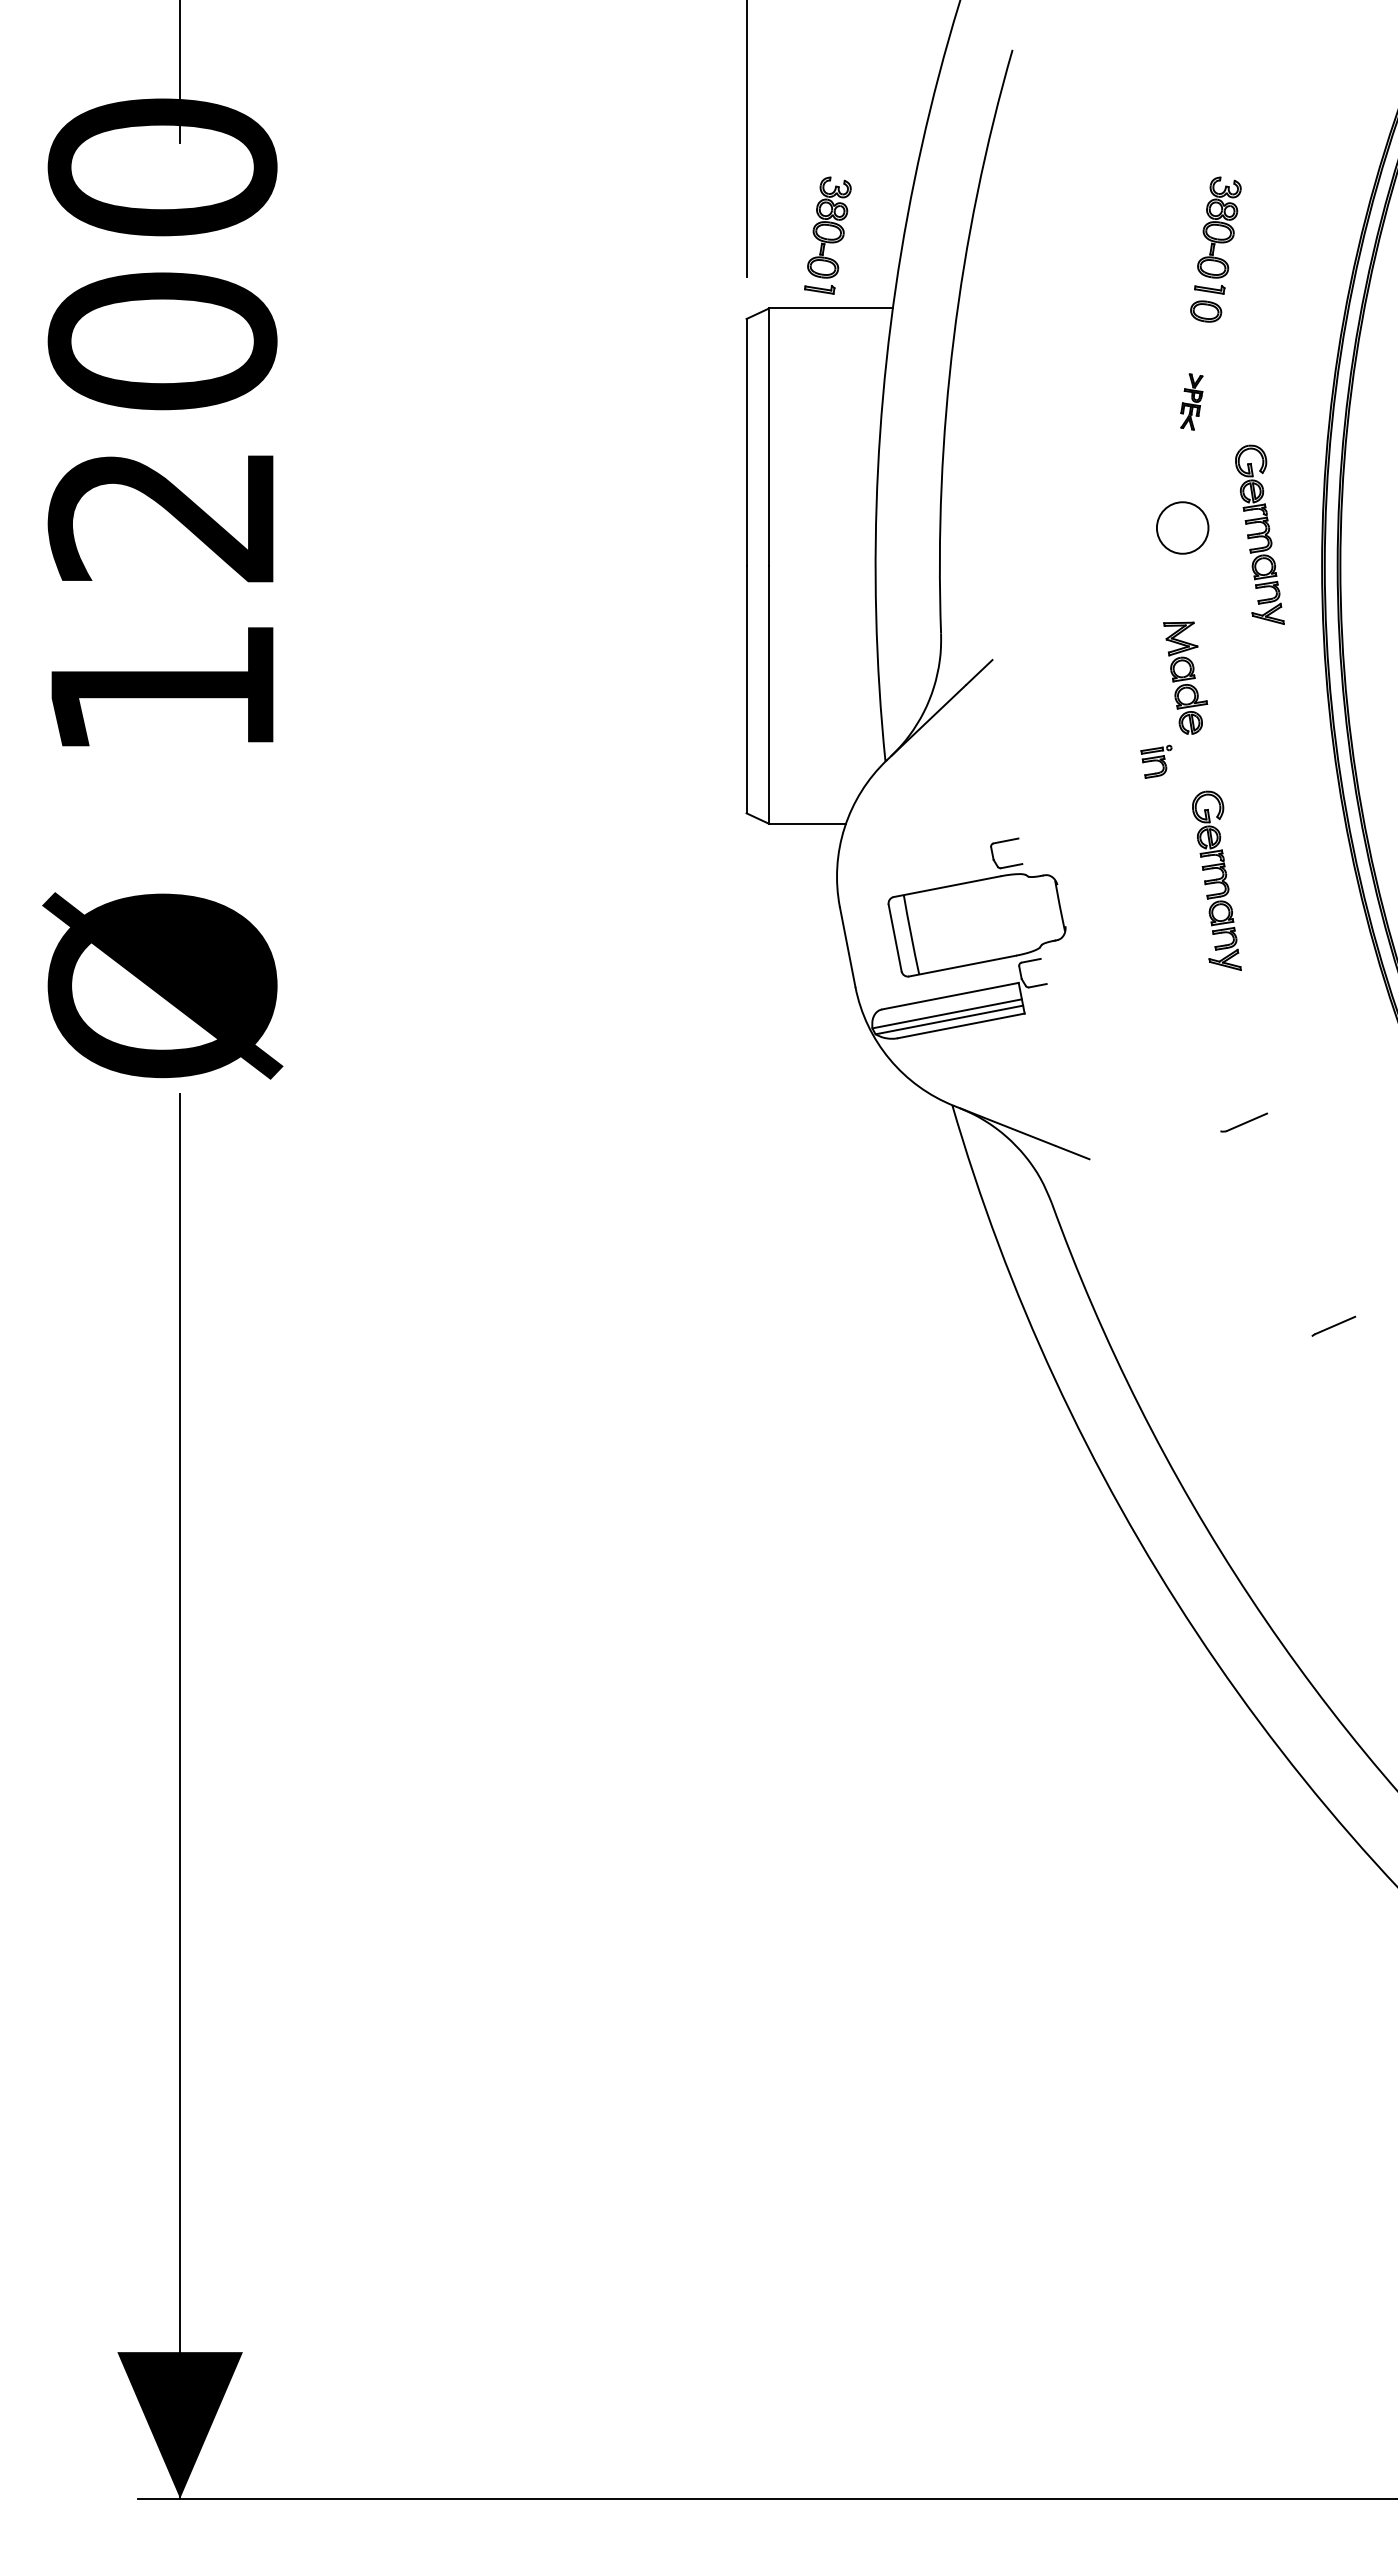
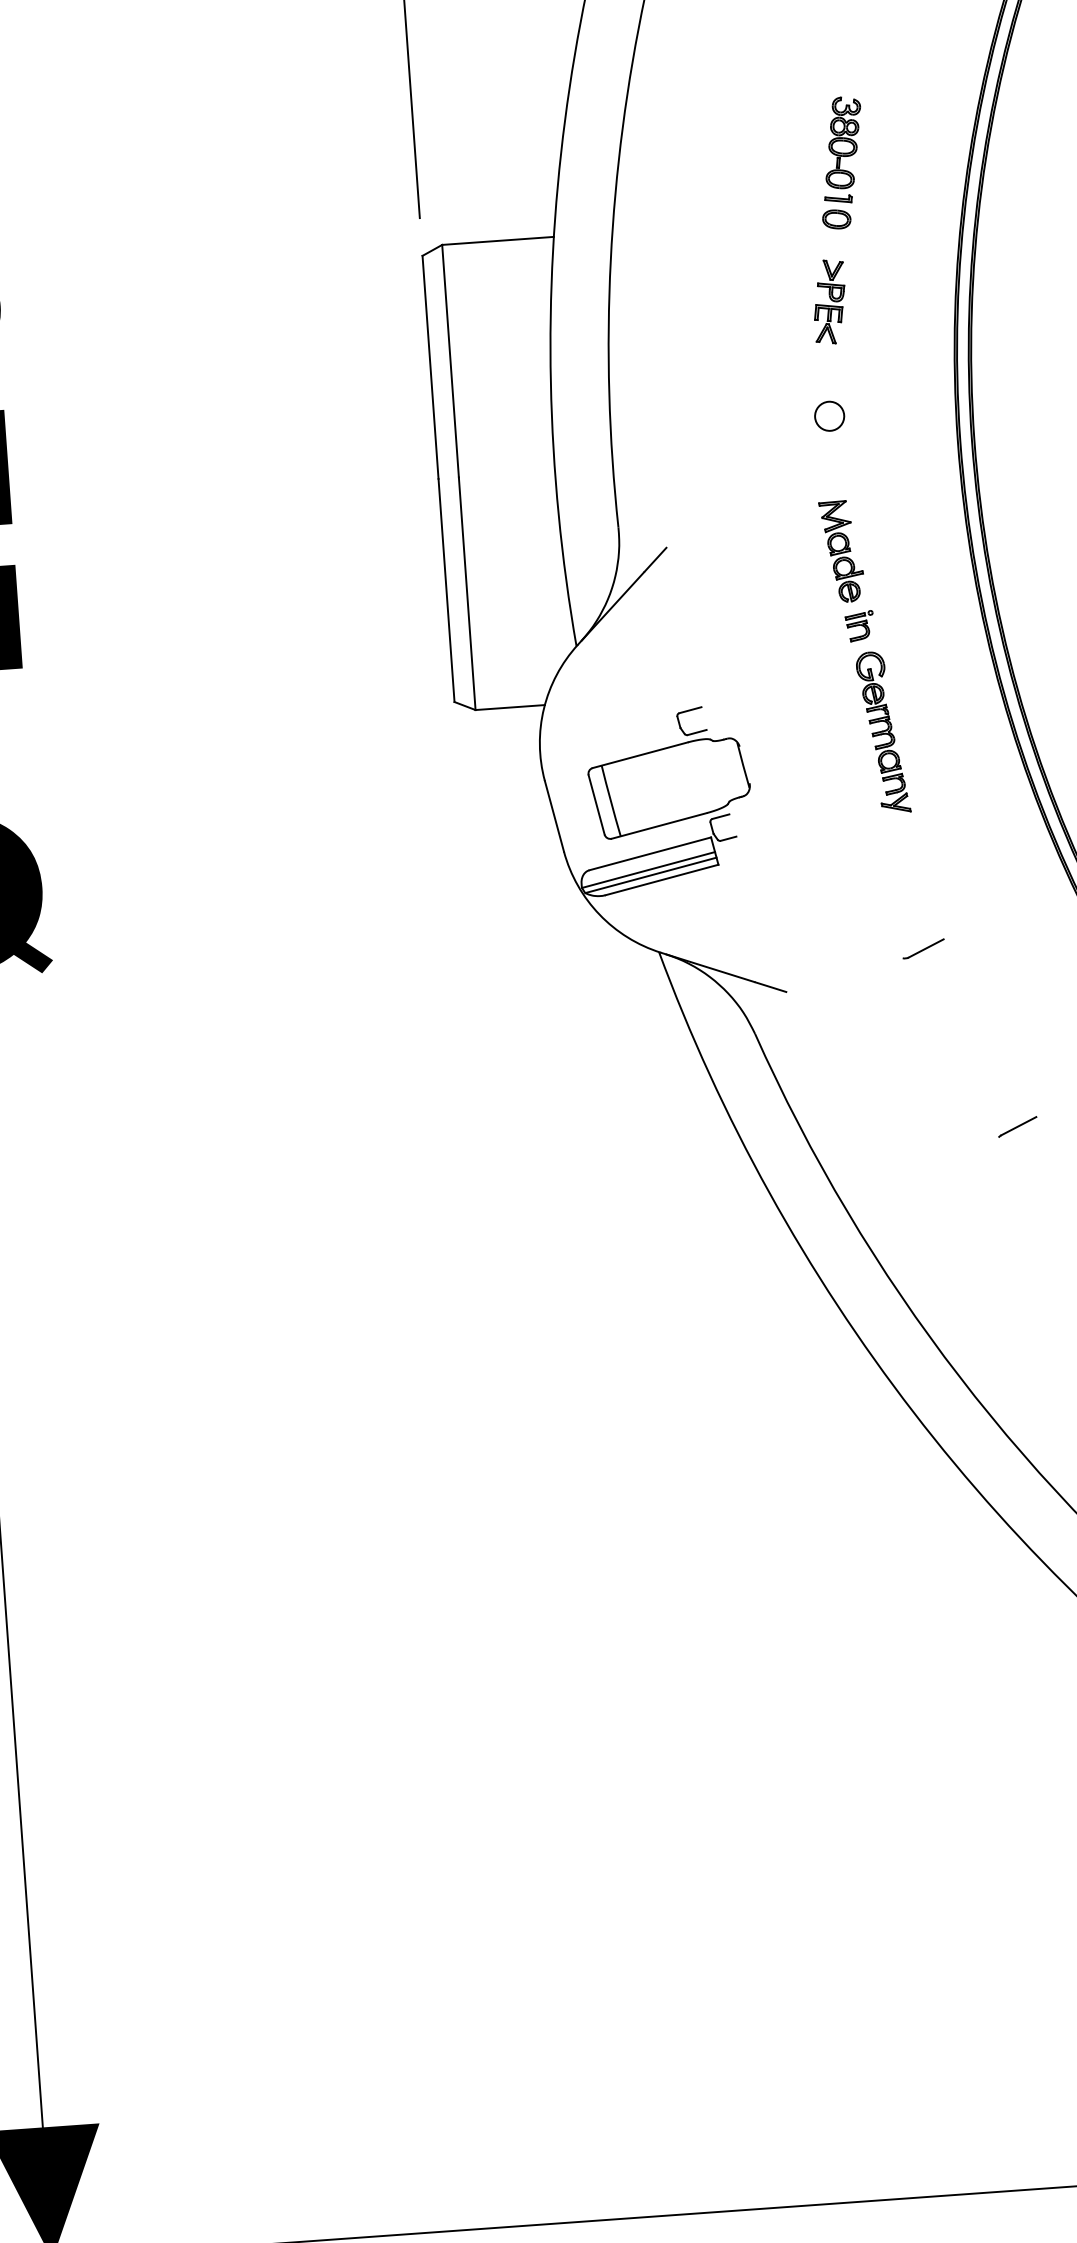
part: (827, 235) -> (490, 175), removed
part: (1191, 401) -> (829, 301), size x1.67
circle: (1182, 527) -> (829, 415), size x0.62
part: (1259, 534) -> (899, 417), removed
part: (1156, 761) -> (859, 625), moved

